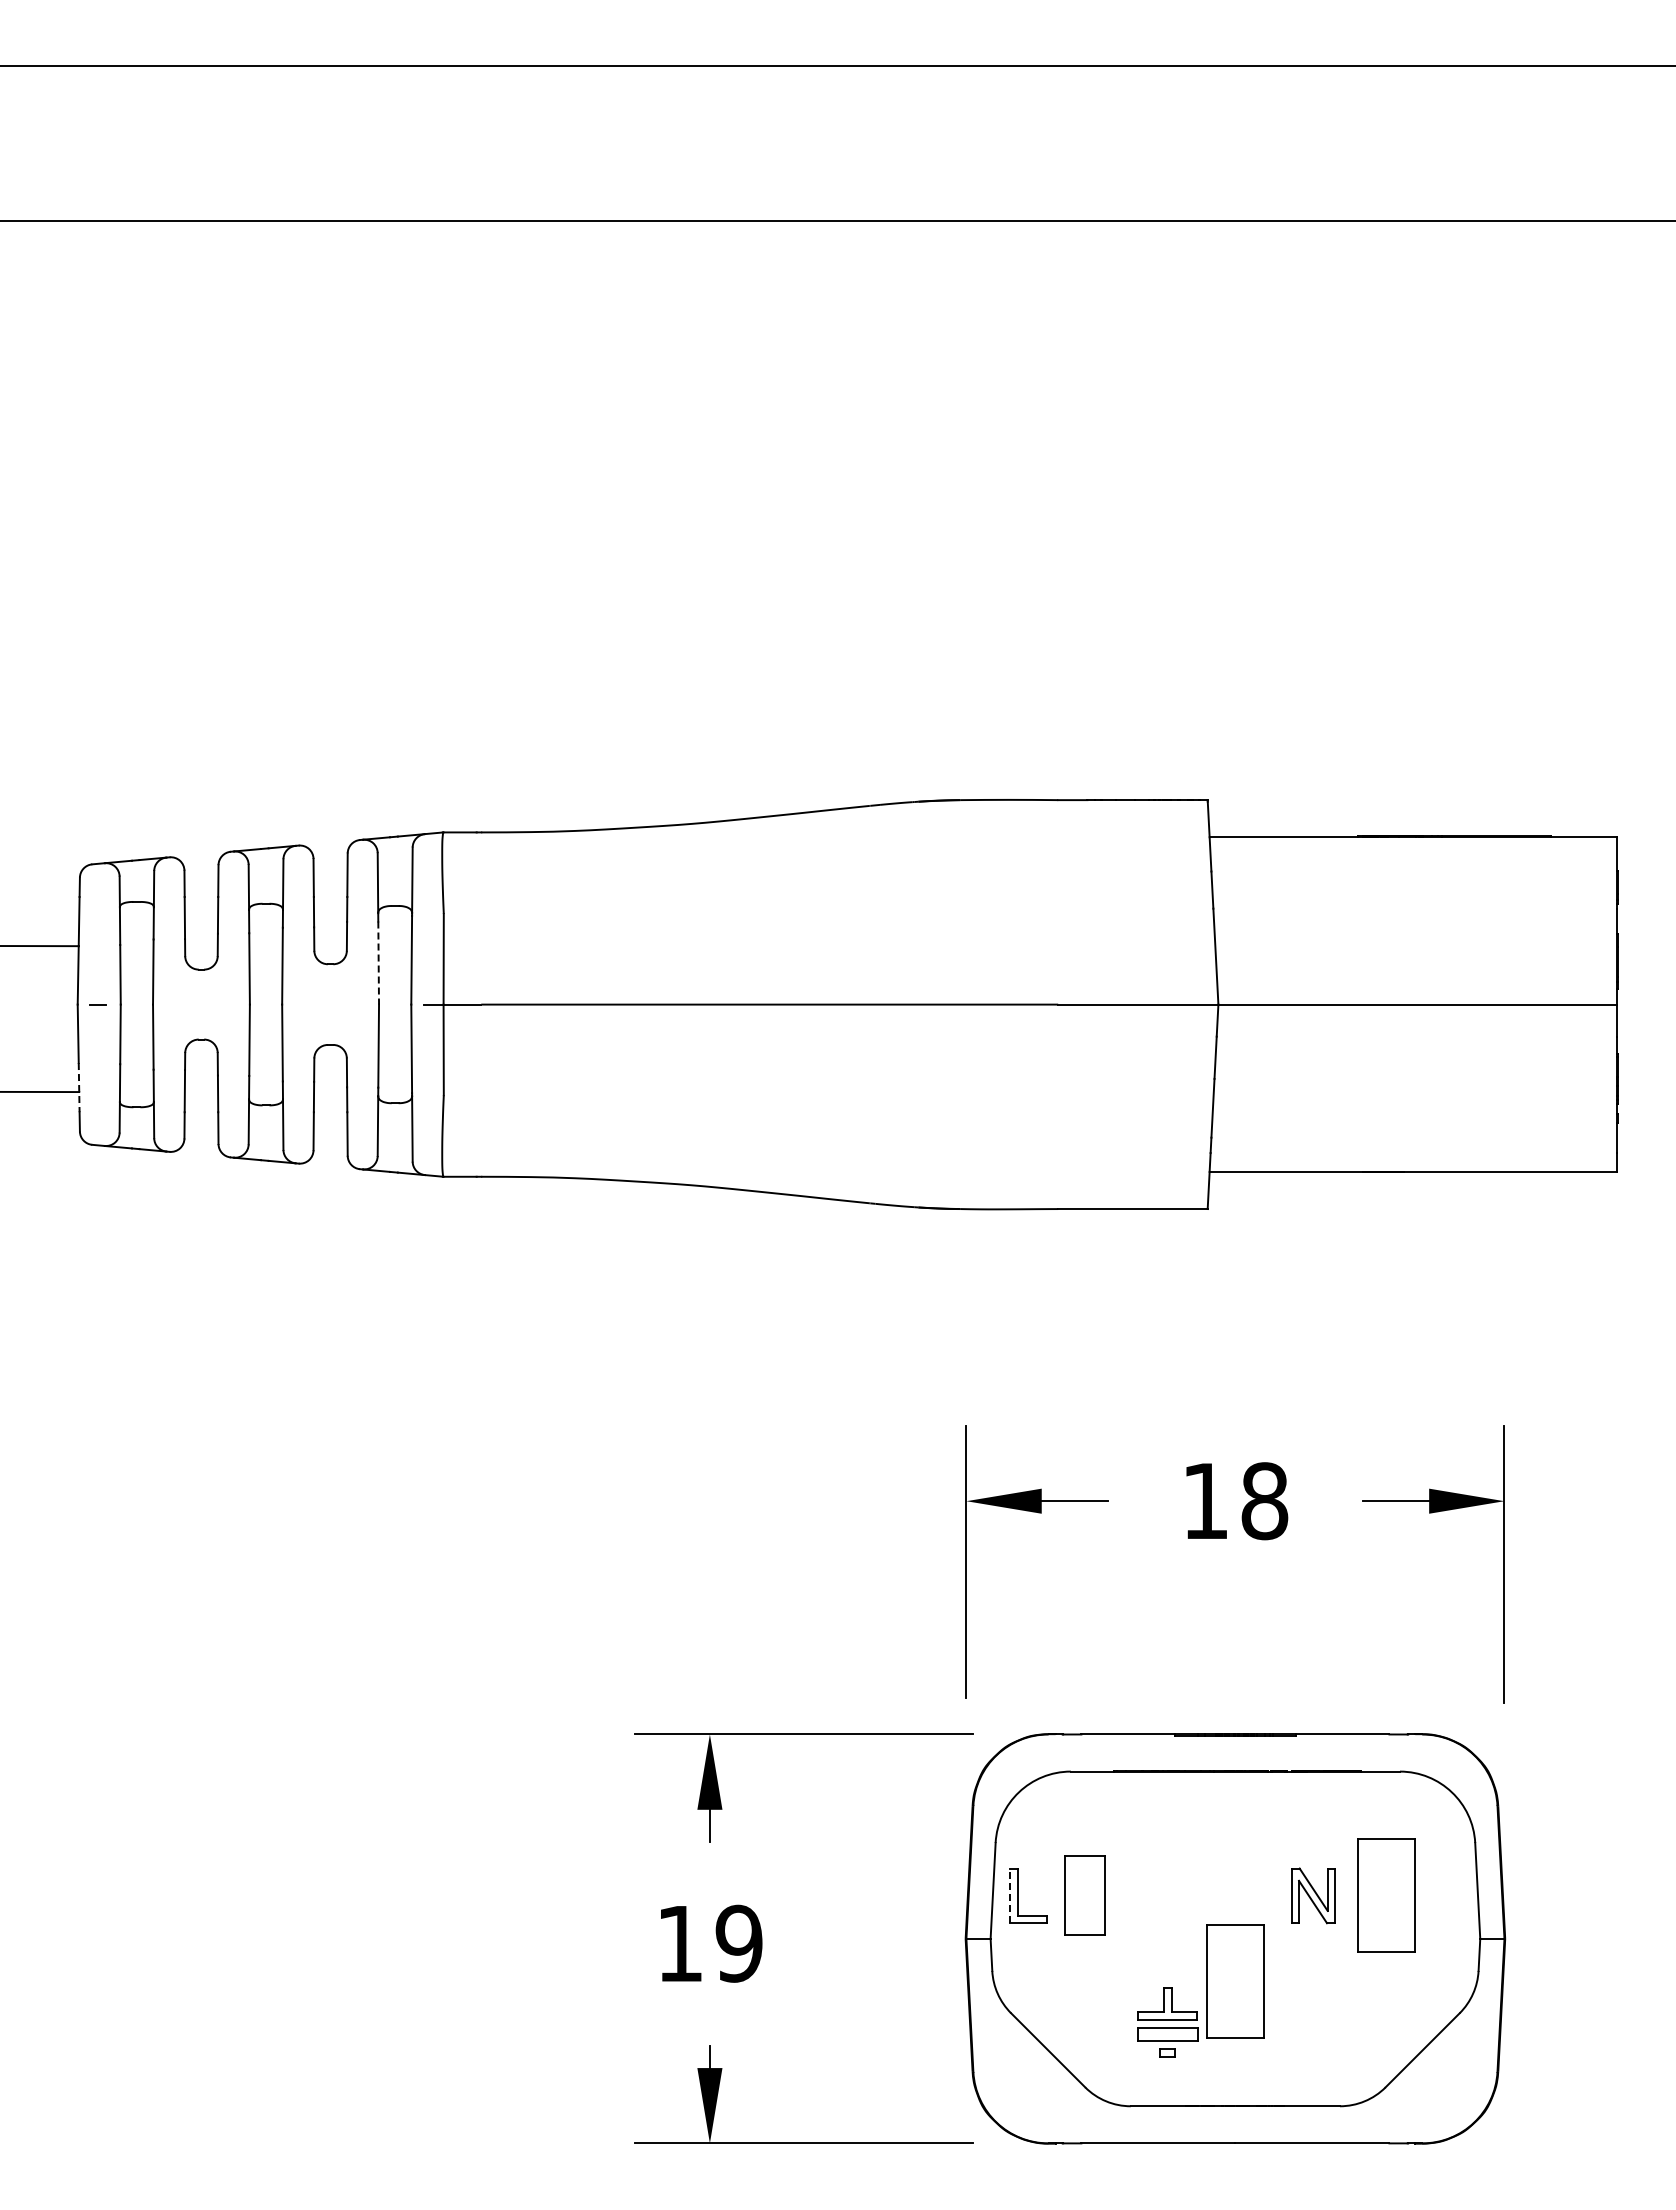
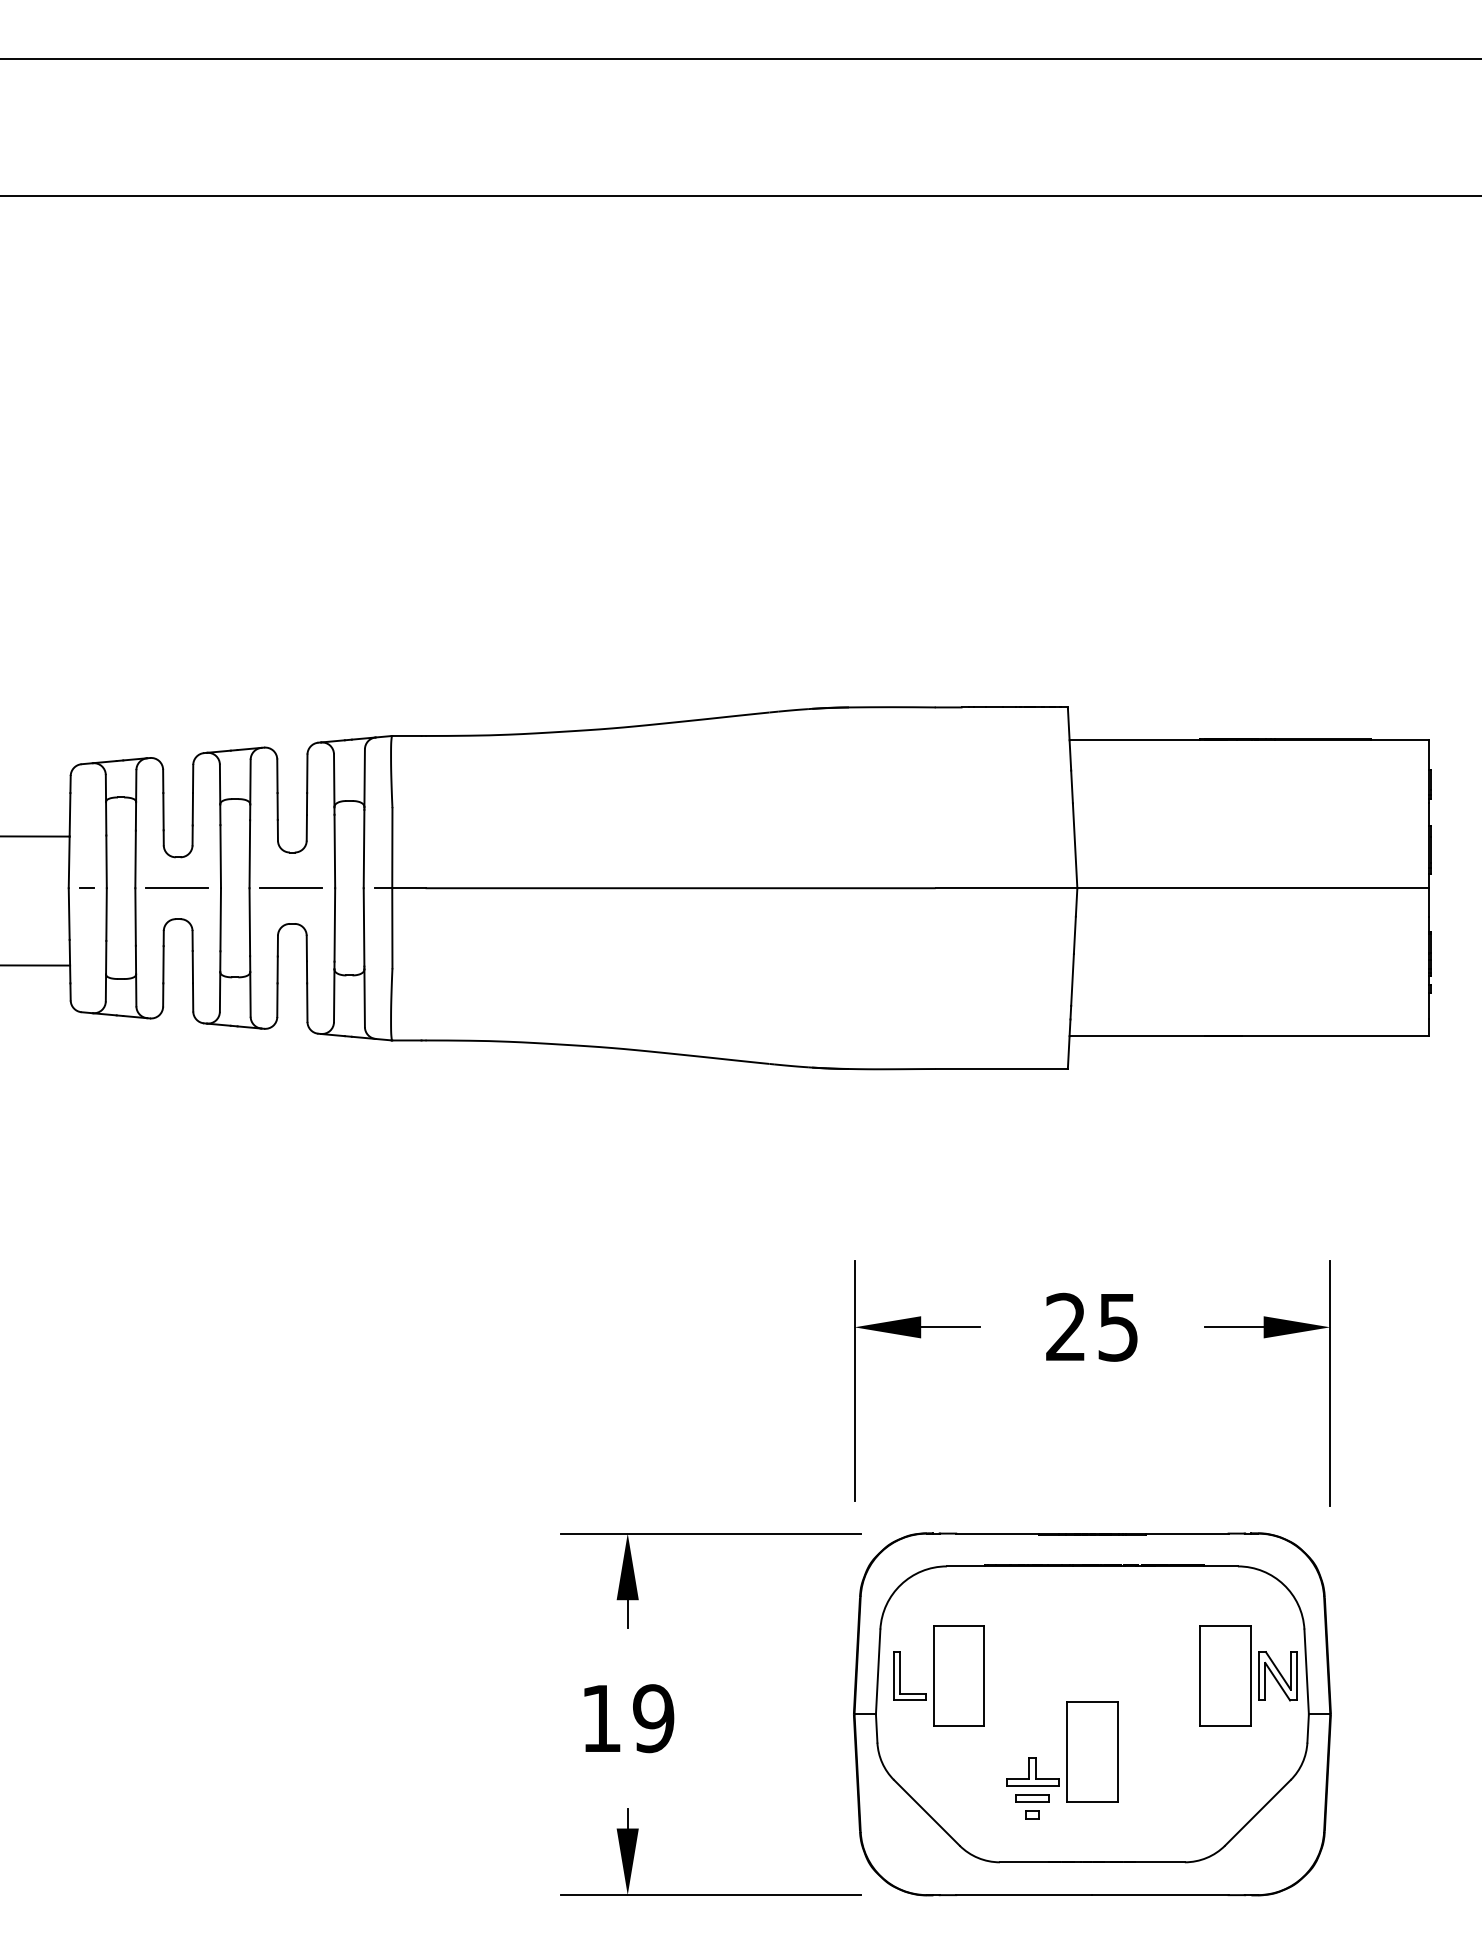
line: (378, 963) -> (334, 851), dashed -> solid
line: (200, 1004) -> (177, 888), added
line: (329, 1004) -> (291, 888), added
line: (79, 1087) -> (70, 961), dashed -> solid
text: (1235, 1501) -> (1092, 1327), 18 -> 25
line: (1010, 1895) -> (893, 1675), dashed -> solid
part: (1084, 1895) -> (958, 1675), size x1.43
part: (1313, 1895) -> (1278, 1675), moved
part: (1167, 2033) -> (1032, 1797), size x0.62

